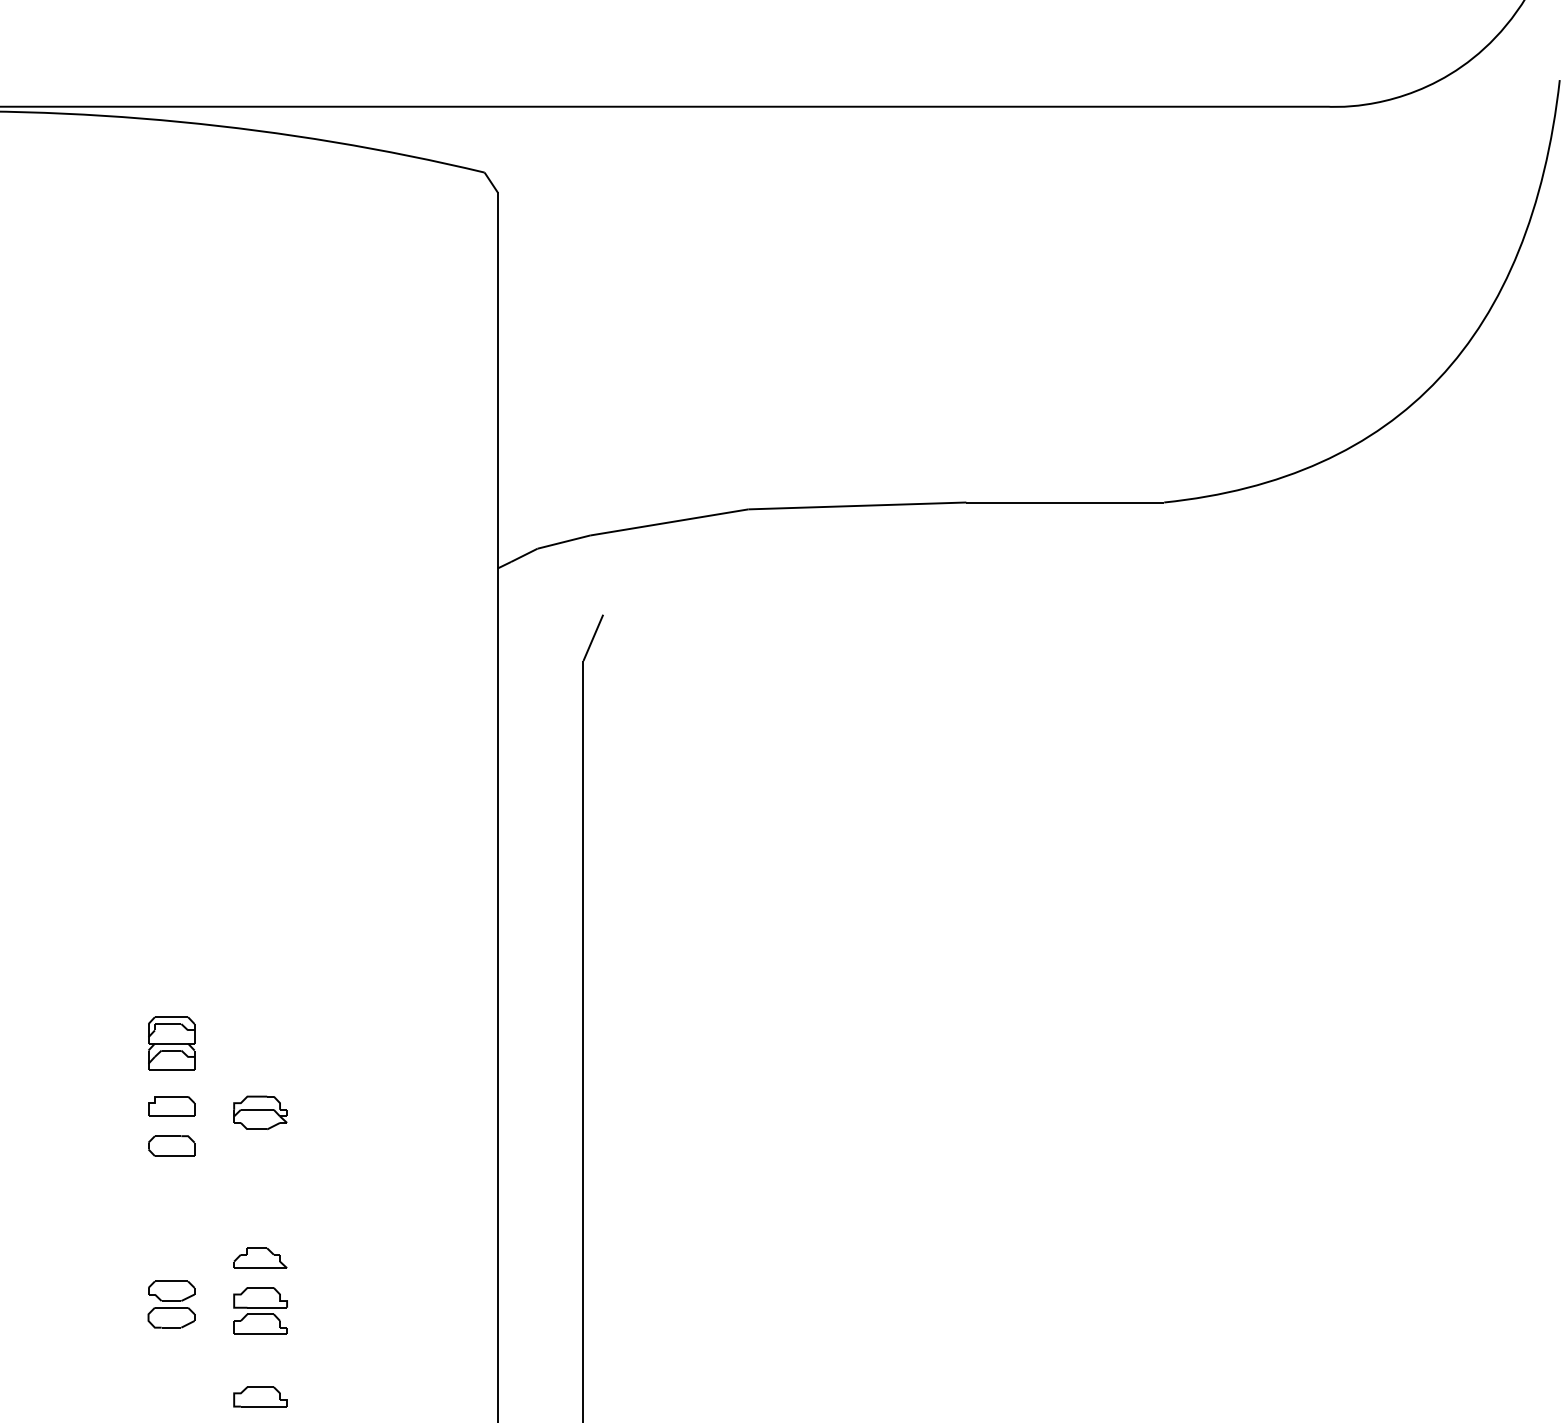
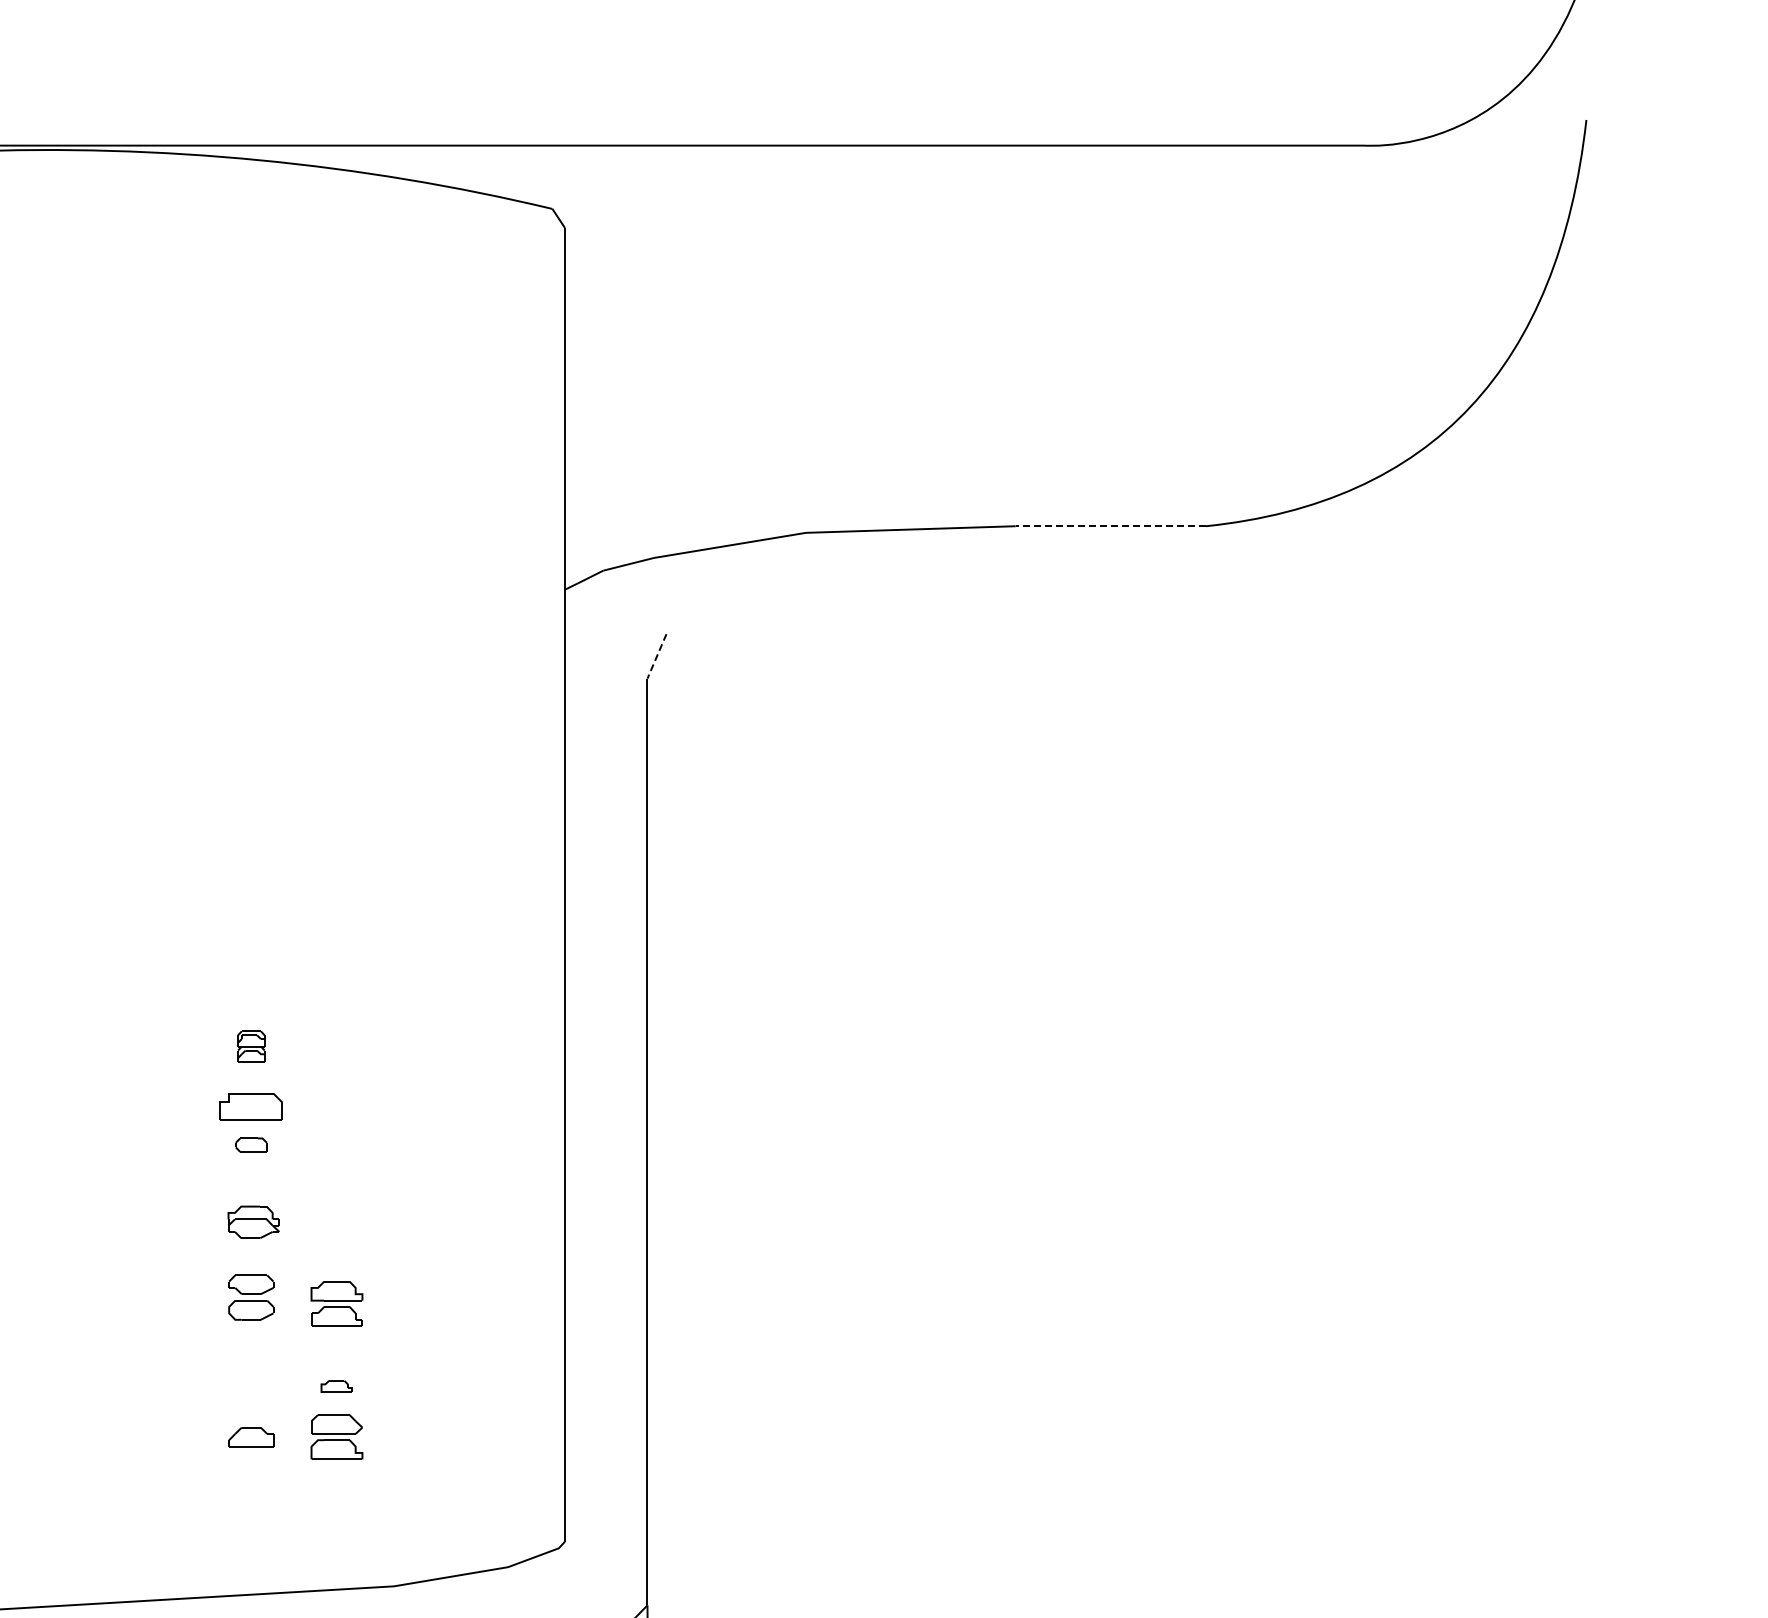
line: (1064, 502) -> (1110, 526), solid -> dashed
line: (592, 637) -> (656, 656), solid -> dashed
part: (171, 1043) -> (251, 1046), size x0.6
part: (171, 1106) -> (251, 1107), size x1.4
part: (260, 1112) -> (253, 1221), moved
part: (171, 1145) -> (251, 1144), size x0.7
part: (260, 1257) -> (336, 1252), removed
part: (260, 1397) -> (336, 1386), size x0.6

